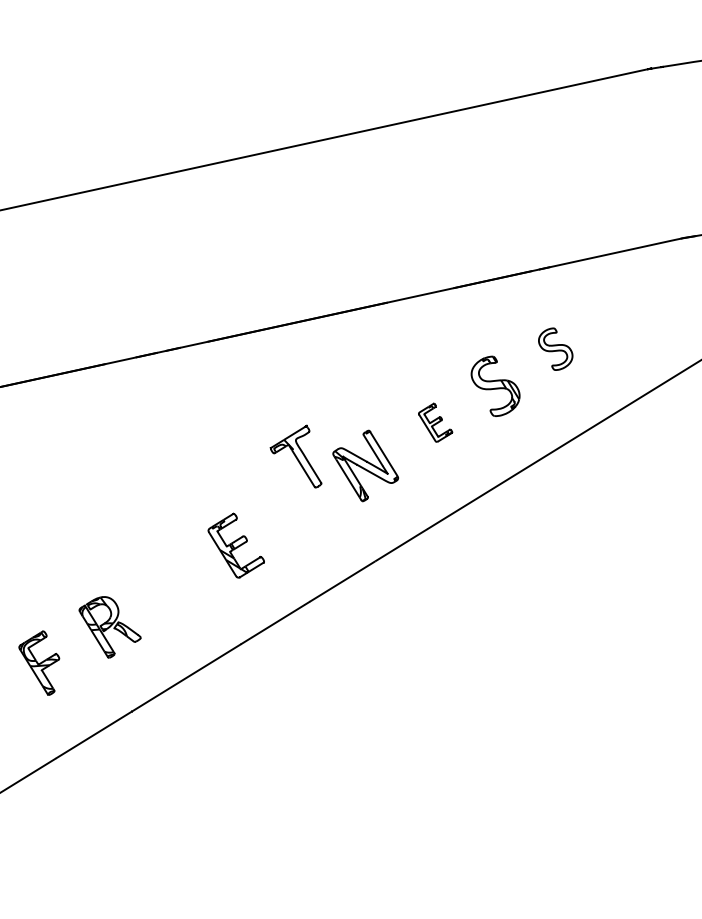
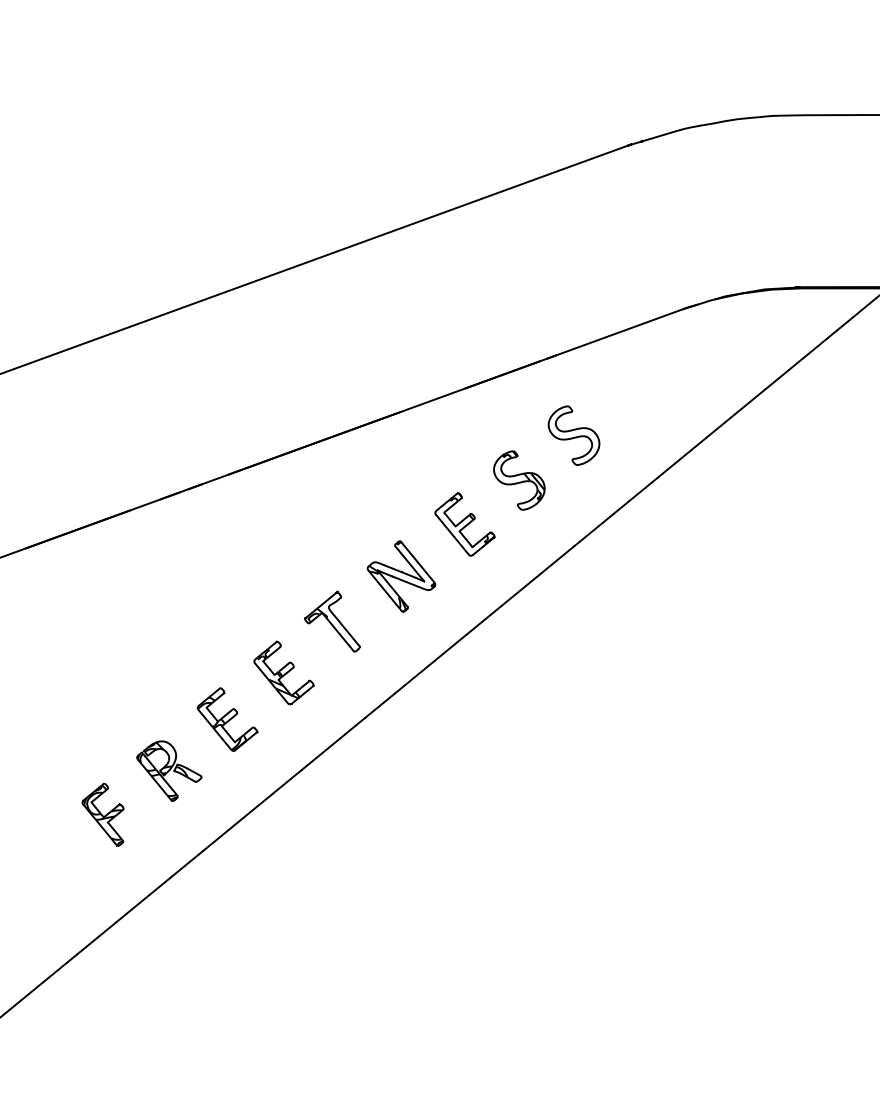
part: (555, 349) -> (573, 435), size x1.43
part: (435, 422) -> (464, 524), size x1.67
part: (297, 454) -> (332, 621), moved
part: (174, 584) -> (227, 719), added

